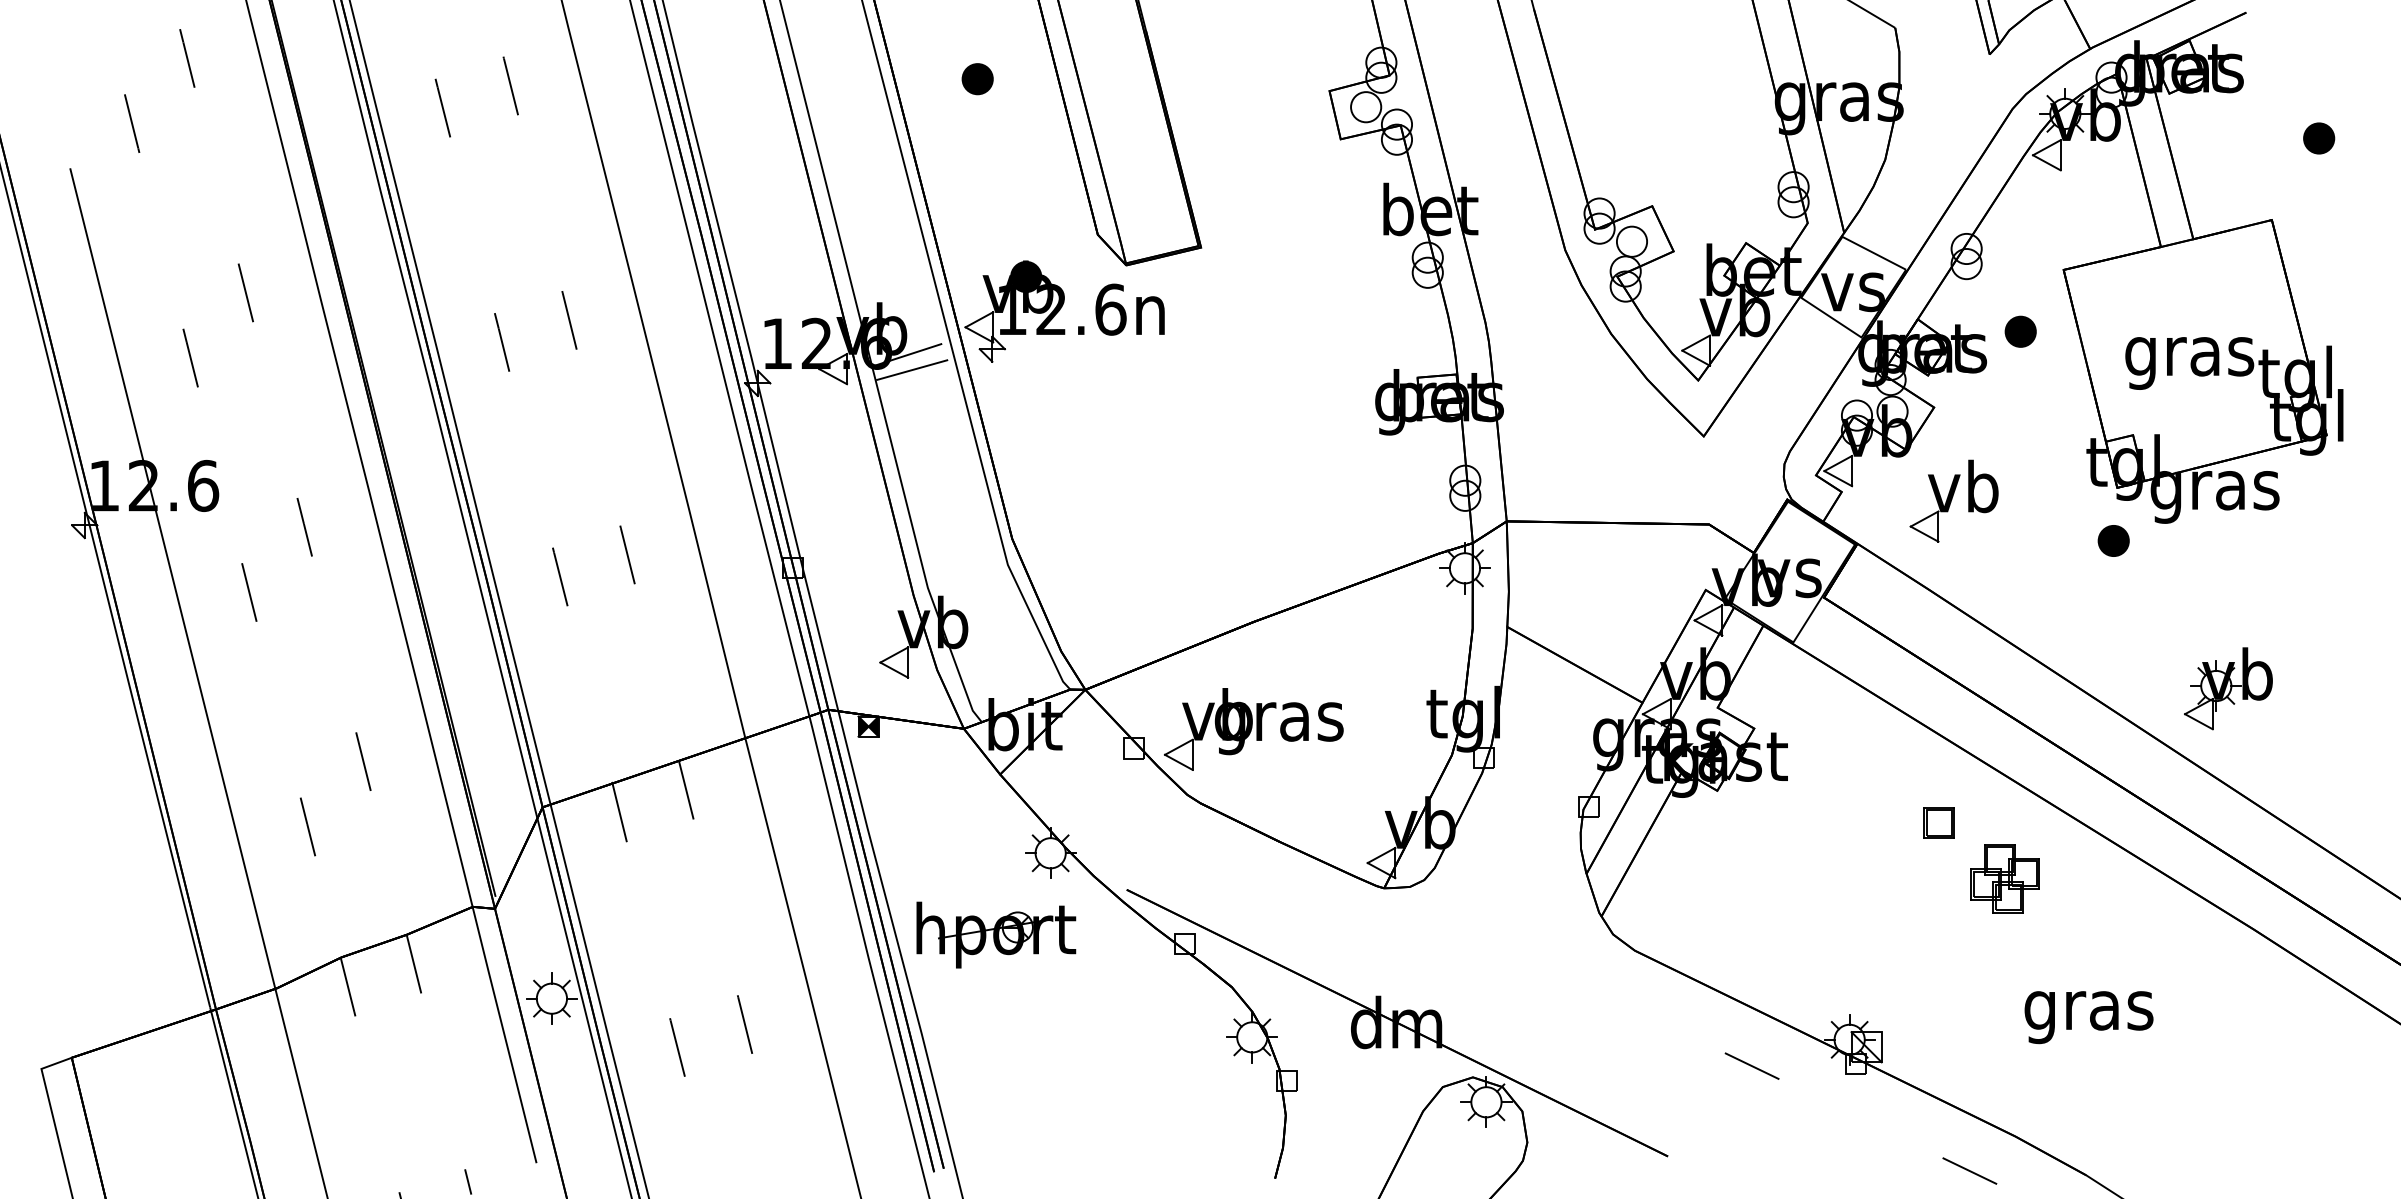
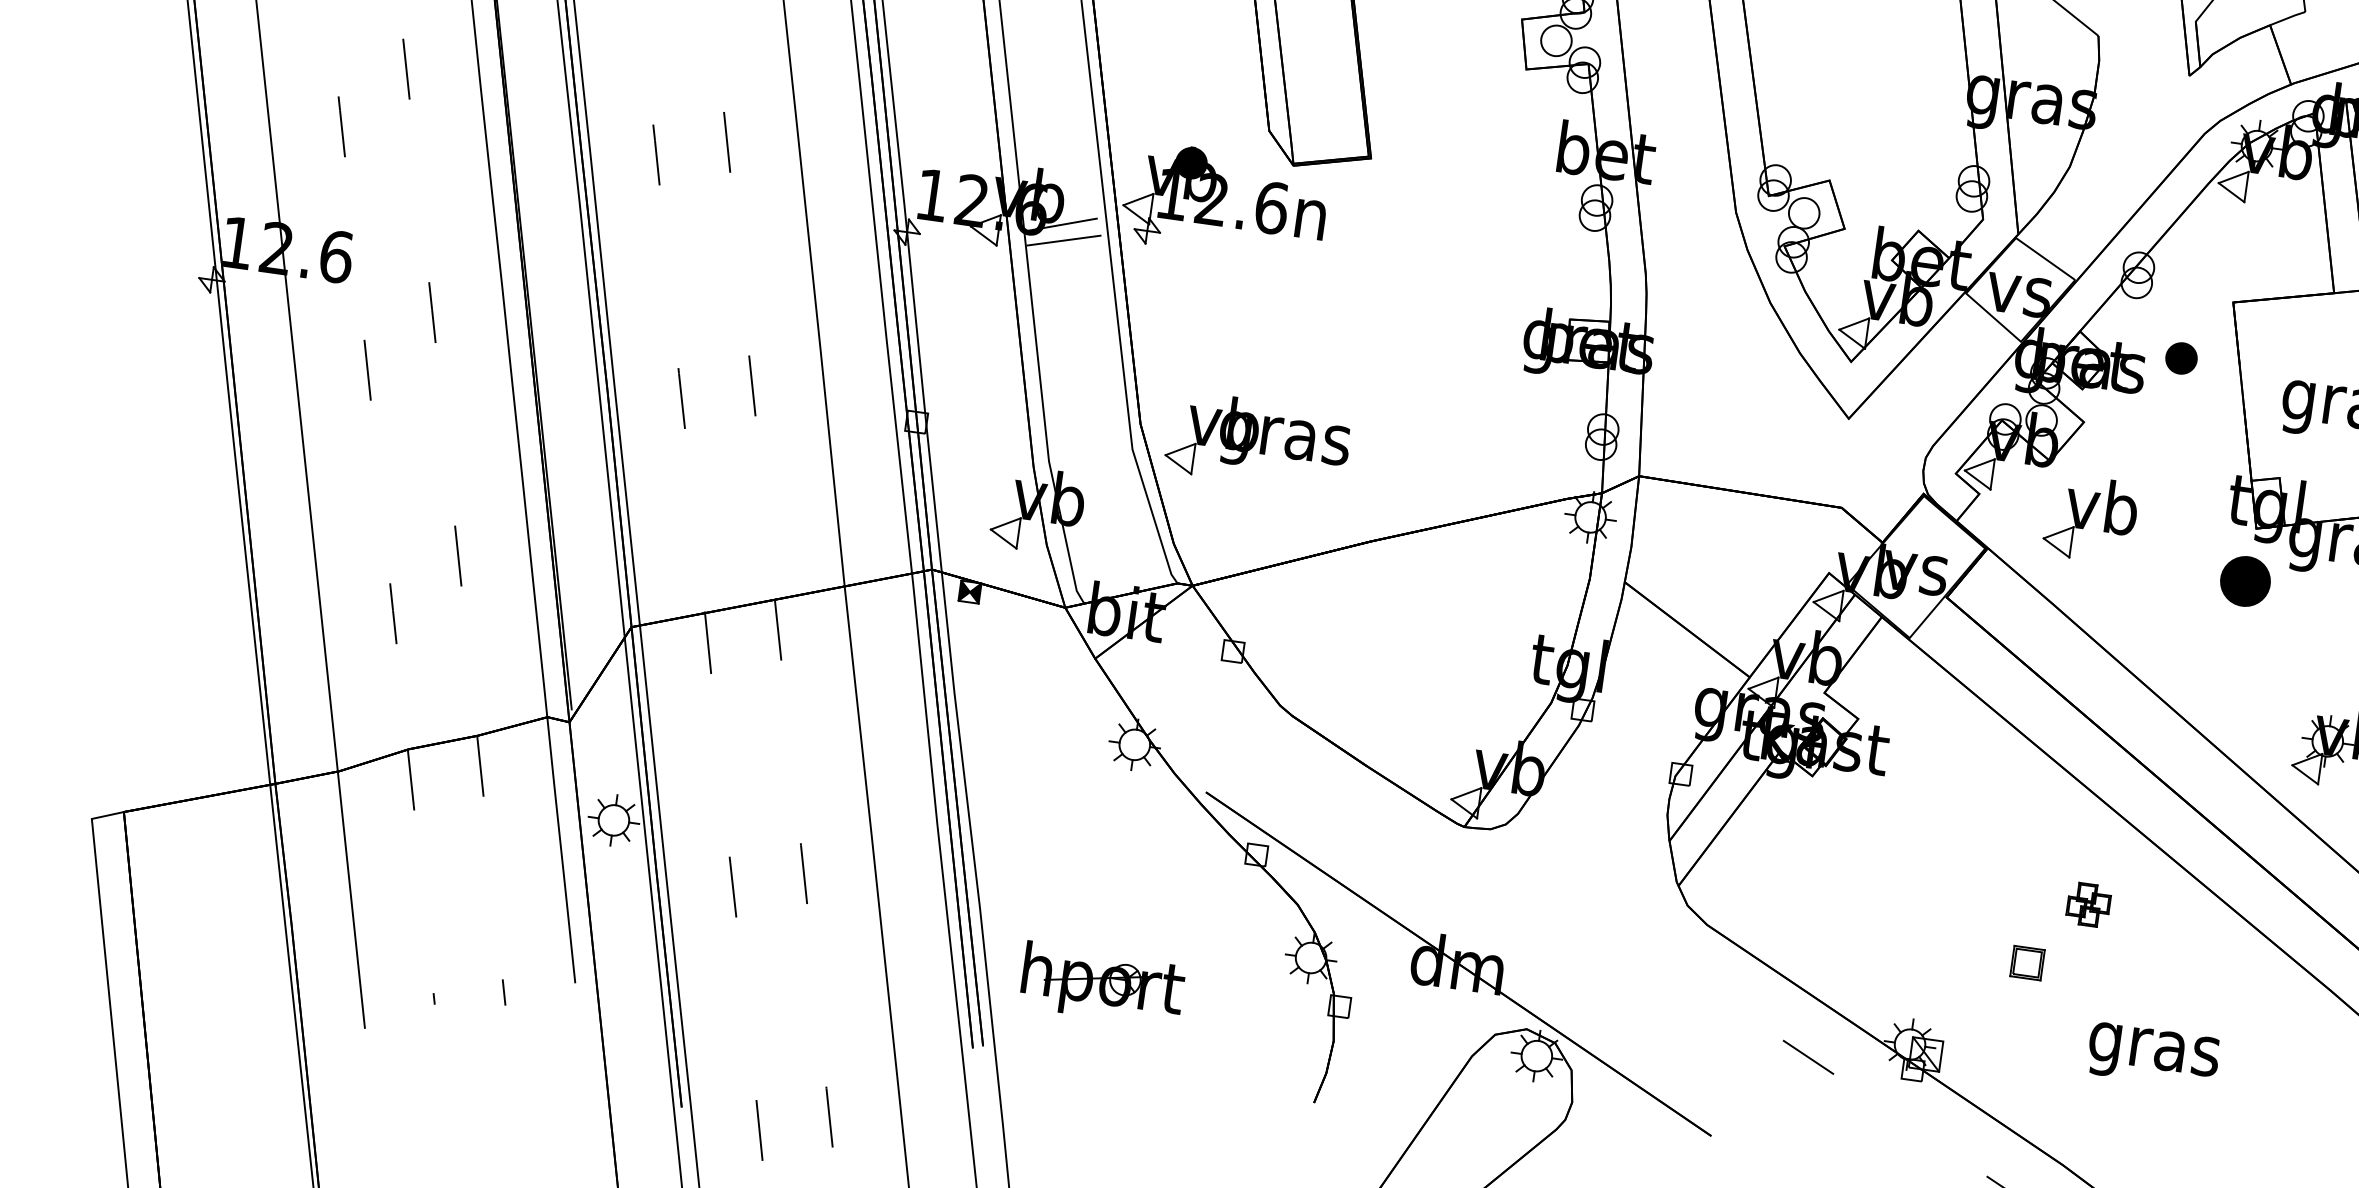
part: (2113, 540) -> (2245, 580), size x1.6
part: (1253, 729) -> (1257, 442), moved
part: (1938, 822) -> (2026, 962), moved
part: (2004, 878) -> (2088, 904), size x0.6
part: (996, 934) -> (1103, 984), moved

